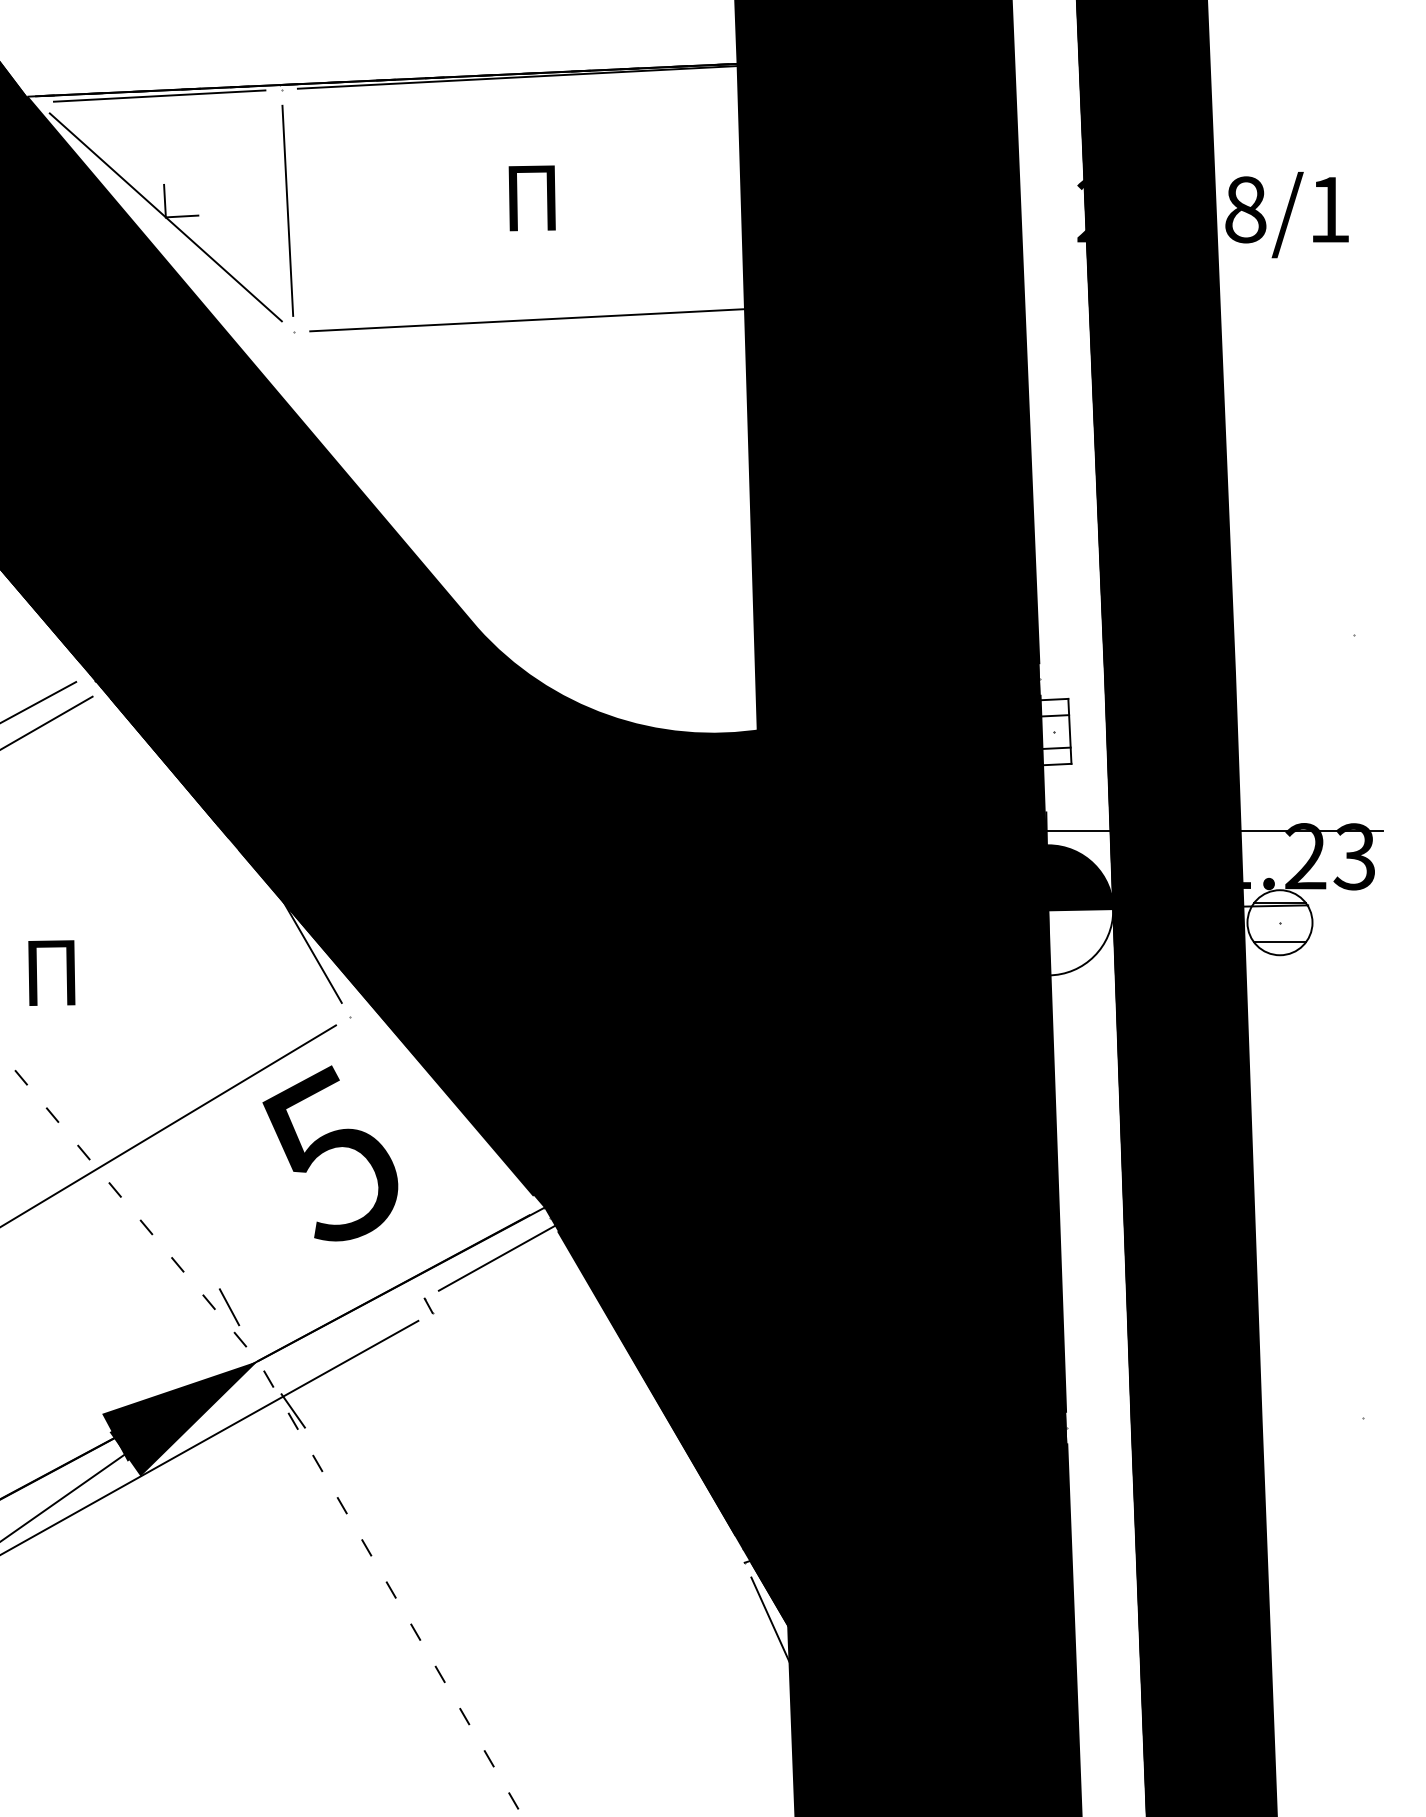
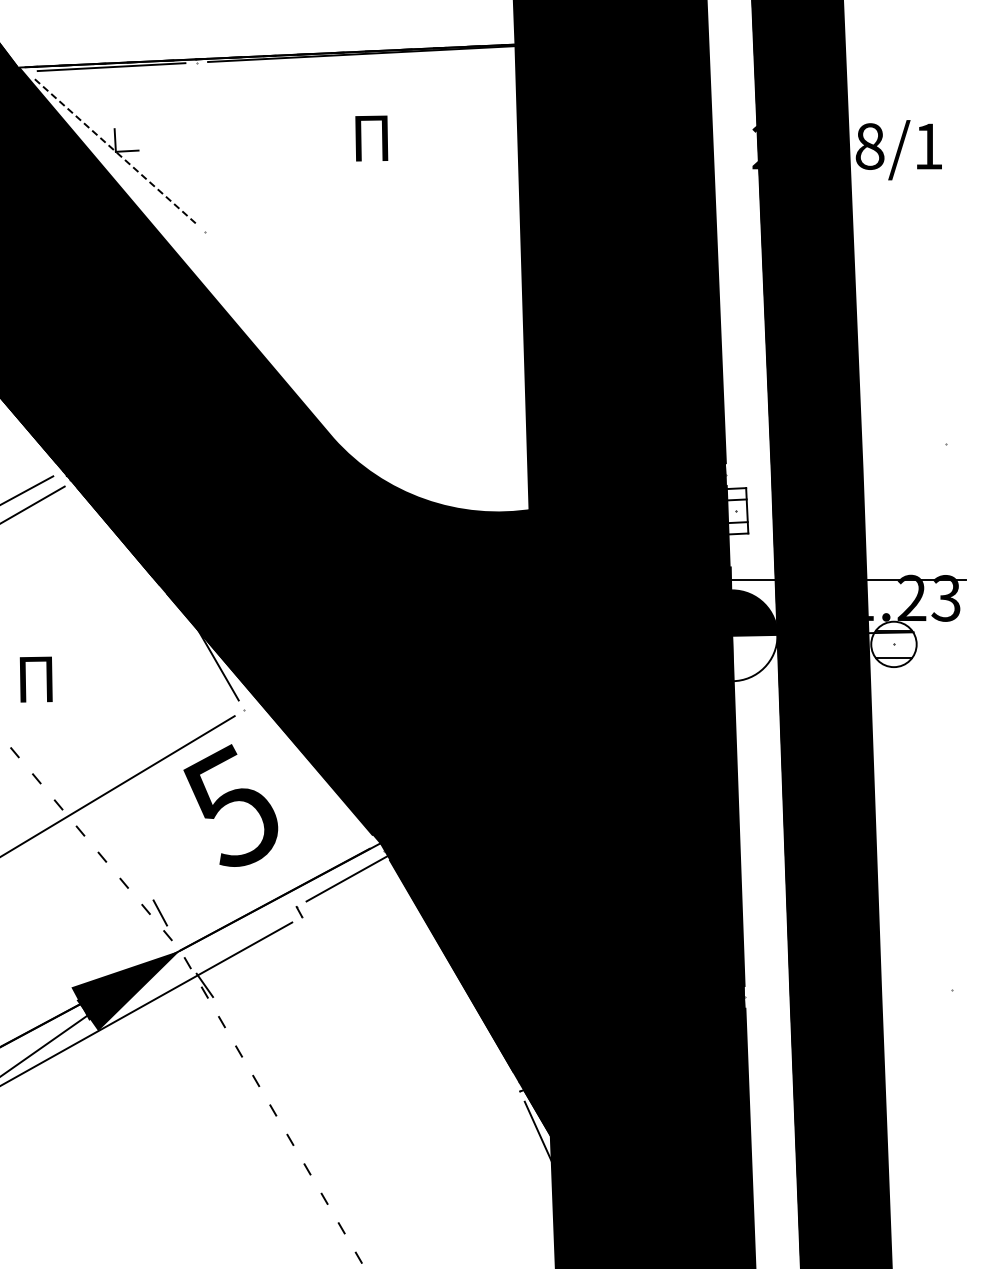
line: (287, 209) -> (200, 146), removed
line: (165, 216) -> (115, 151), solid -> dashed
line: (536, 319) -> (374, 223), removed

